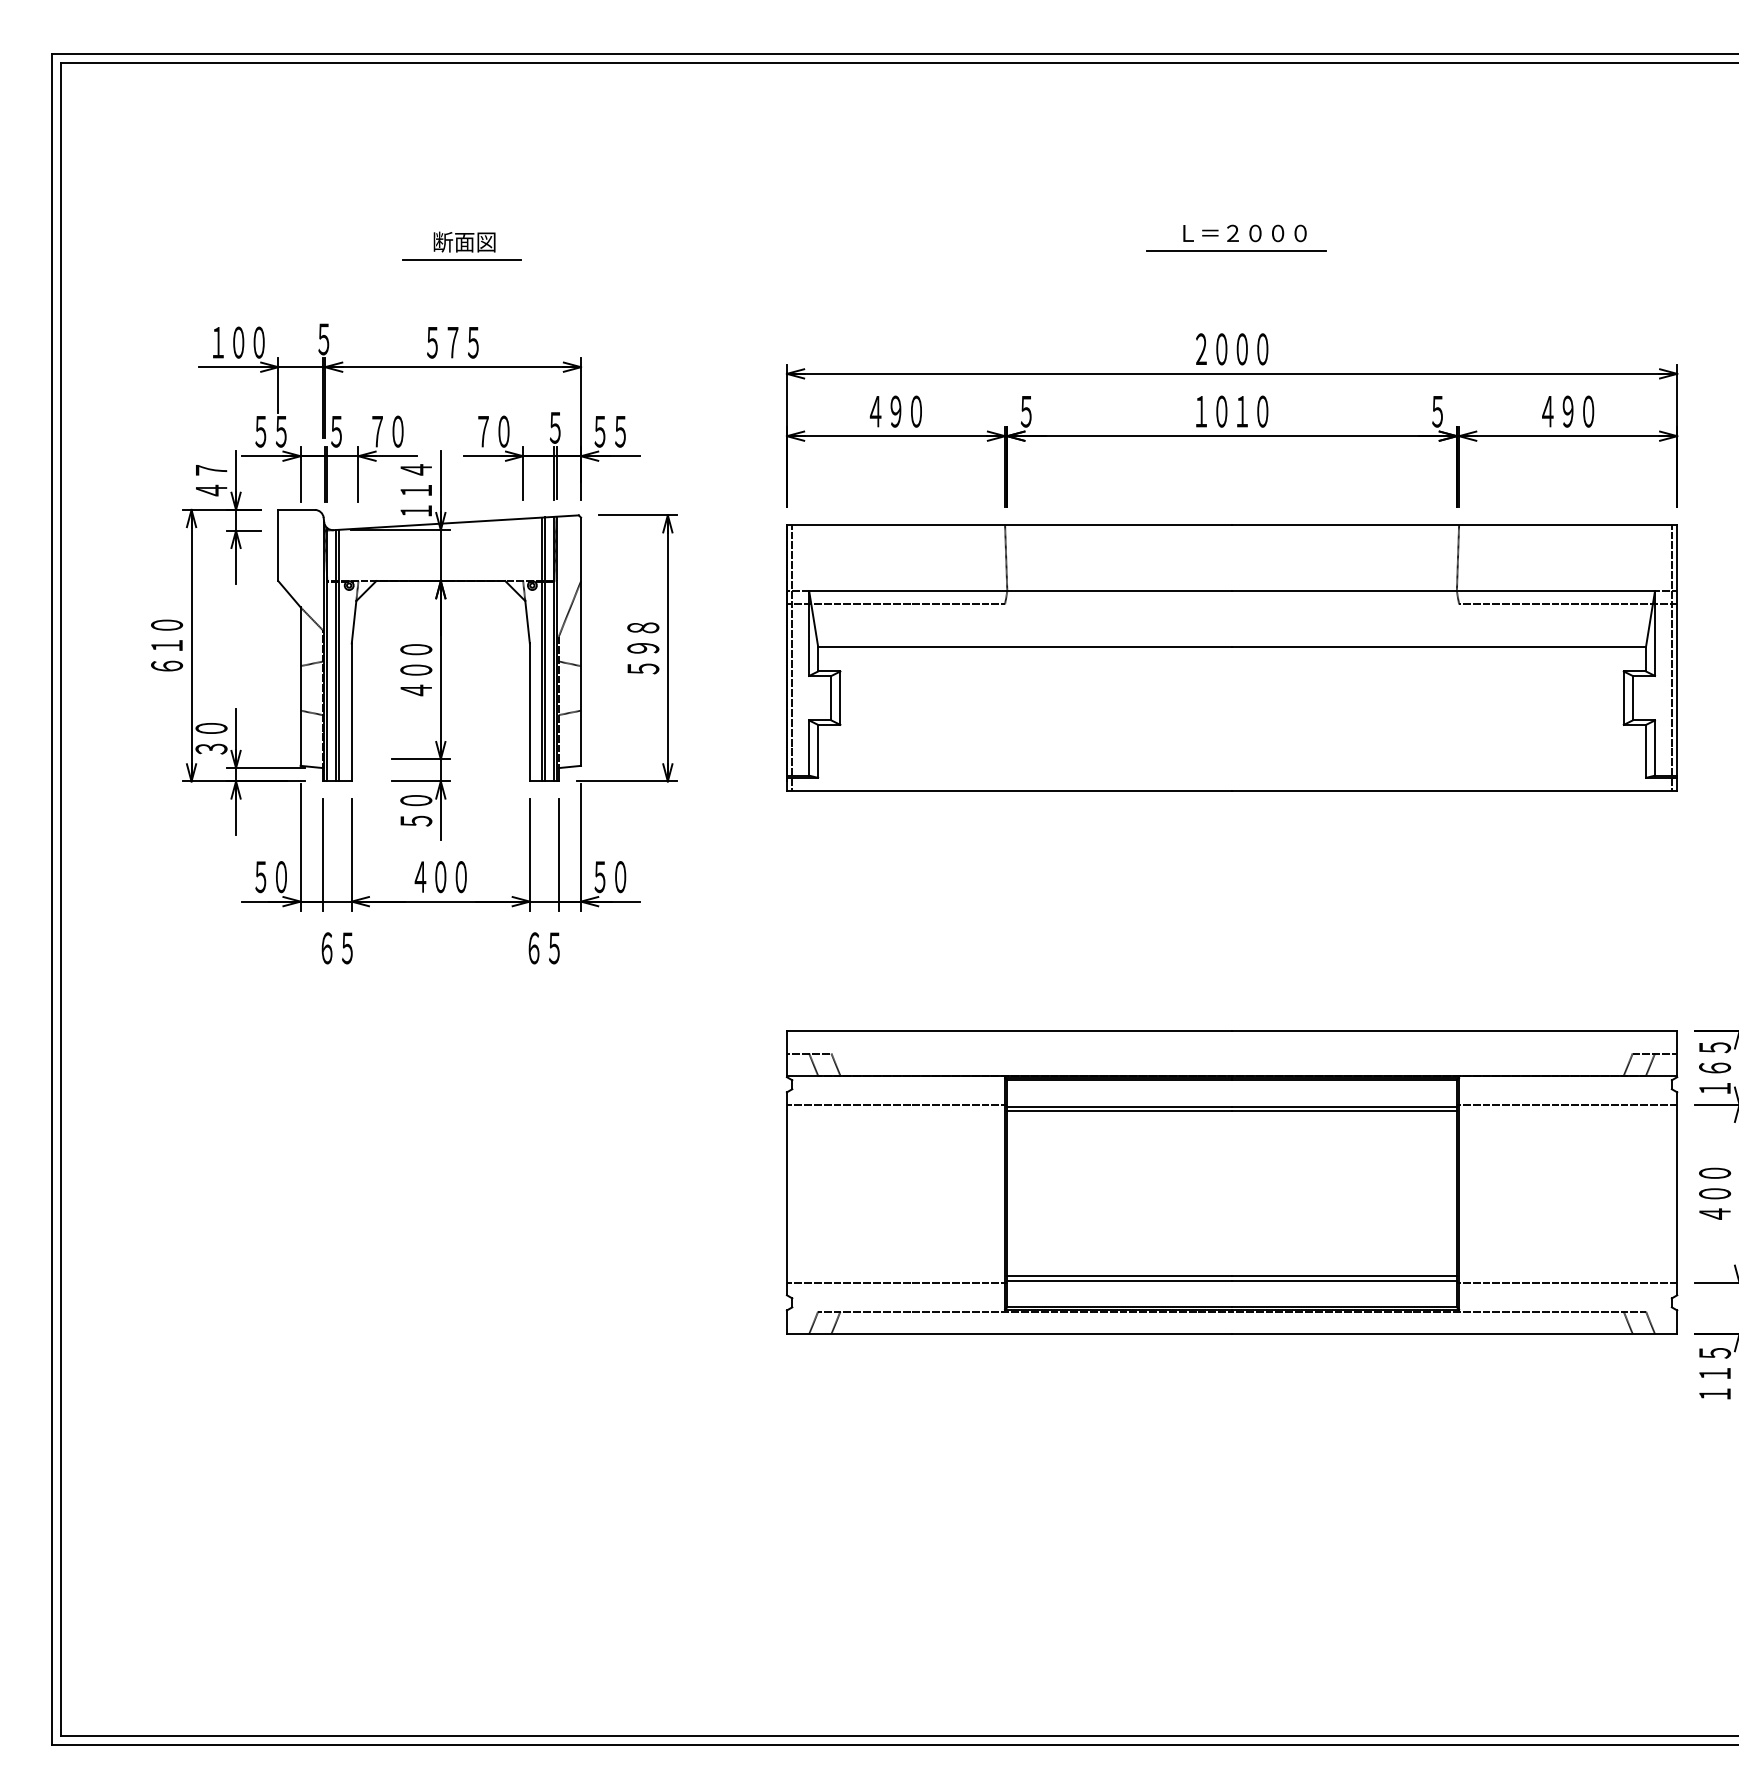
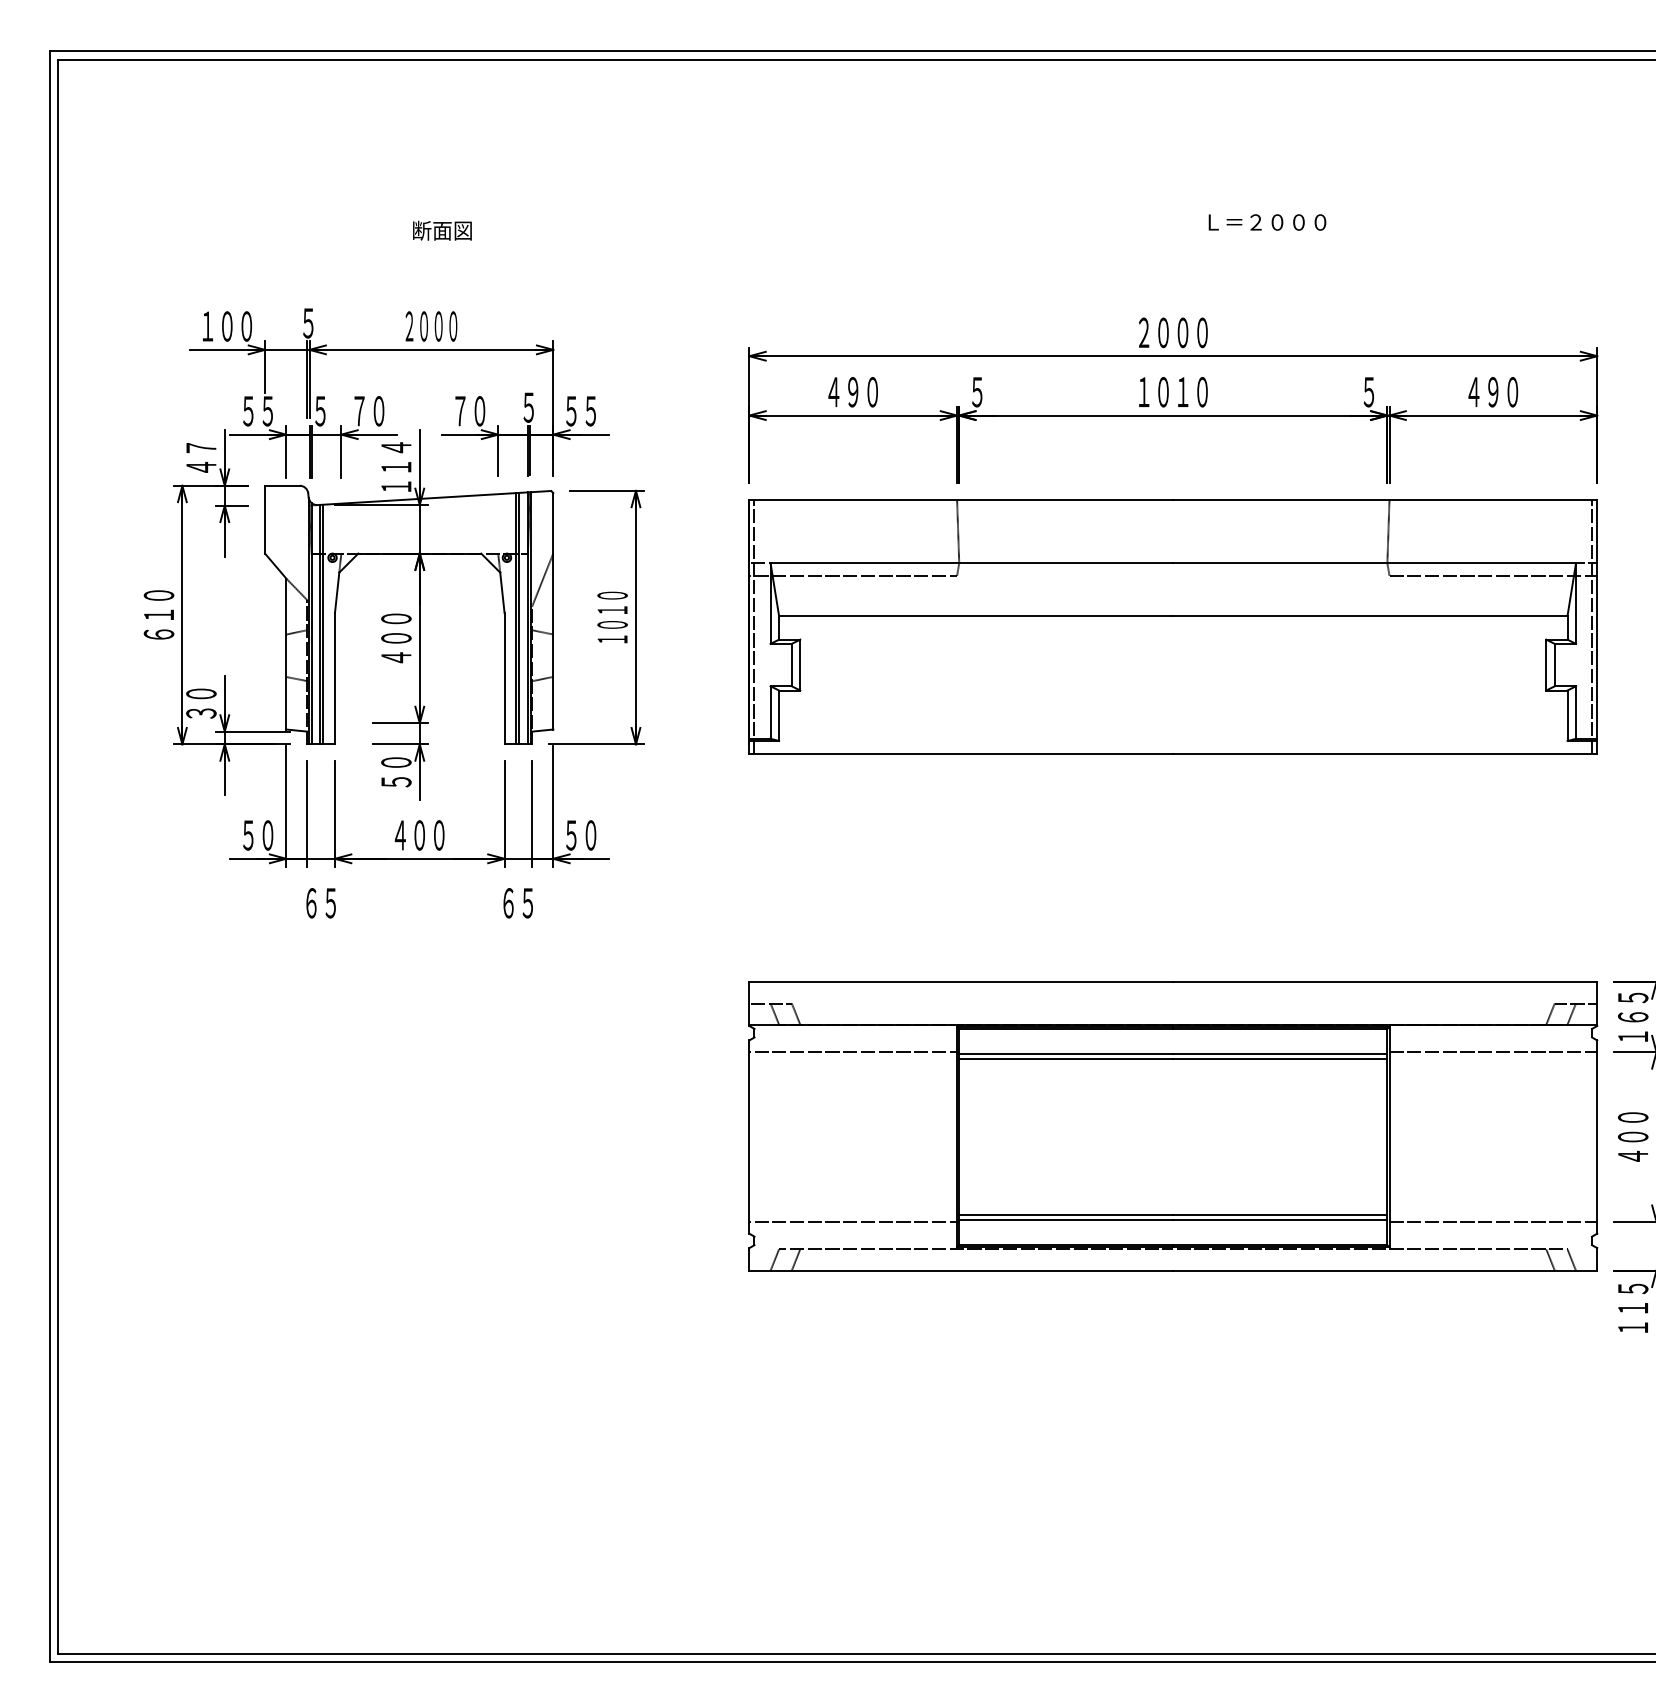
text: (1244, 233) -> (1267, 222), moved
line: (1236, 251) -> (1177, 239), removed
line: (461, 260) -> (439, 248), removed
text: (453, 342) -> (431, 326), ５７５ -> ２０００
text: (643, 648) -> (612, 617), ５９８ -> １０１０

